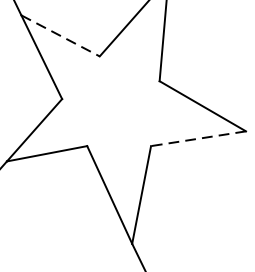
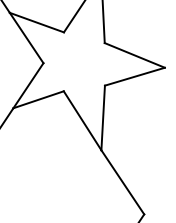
line: (59, 35) -> (36, 22), dashed -> solid
line: (197, 138) -> (134, 76), dashed -> solid

